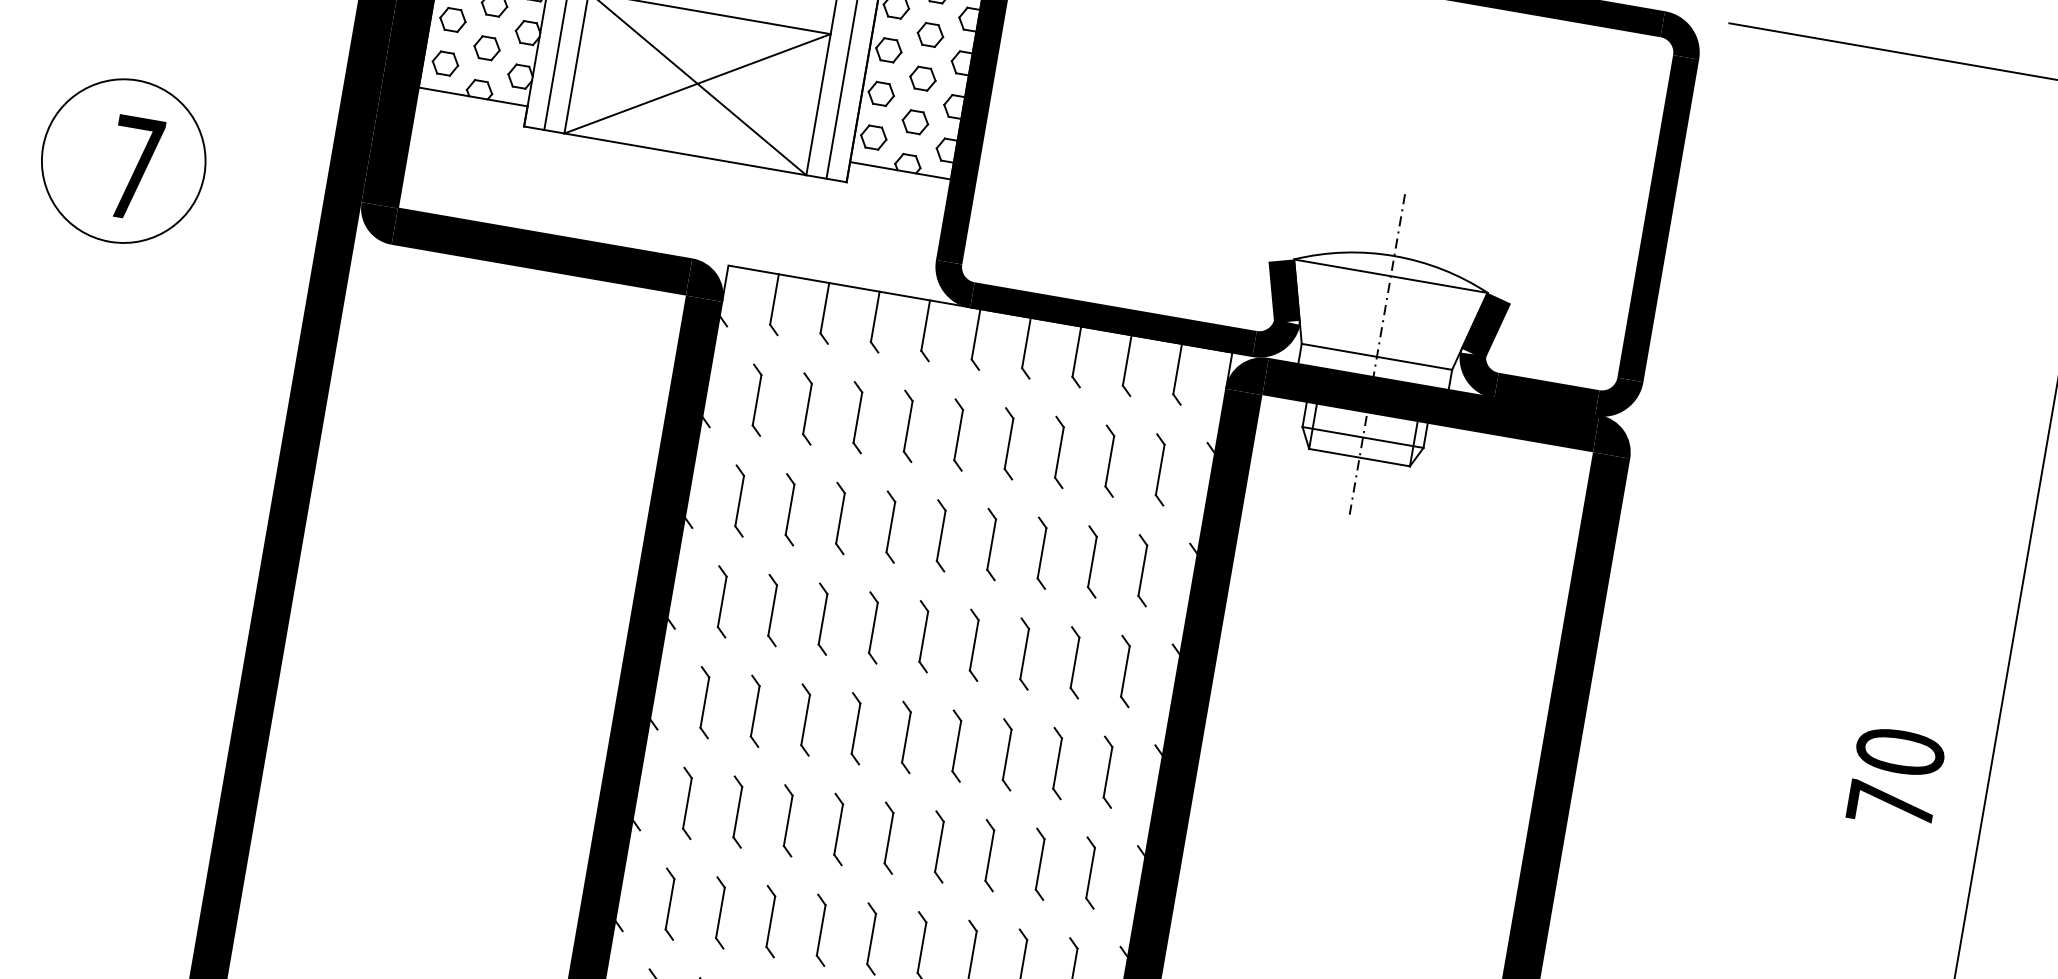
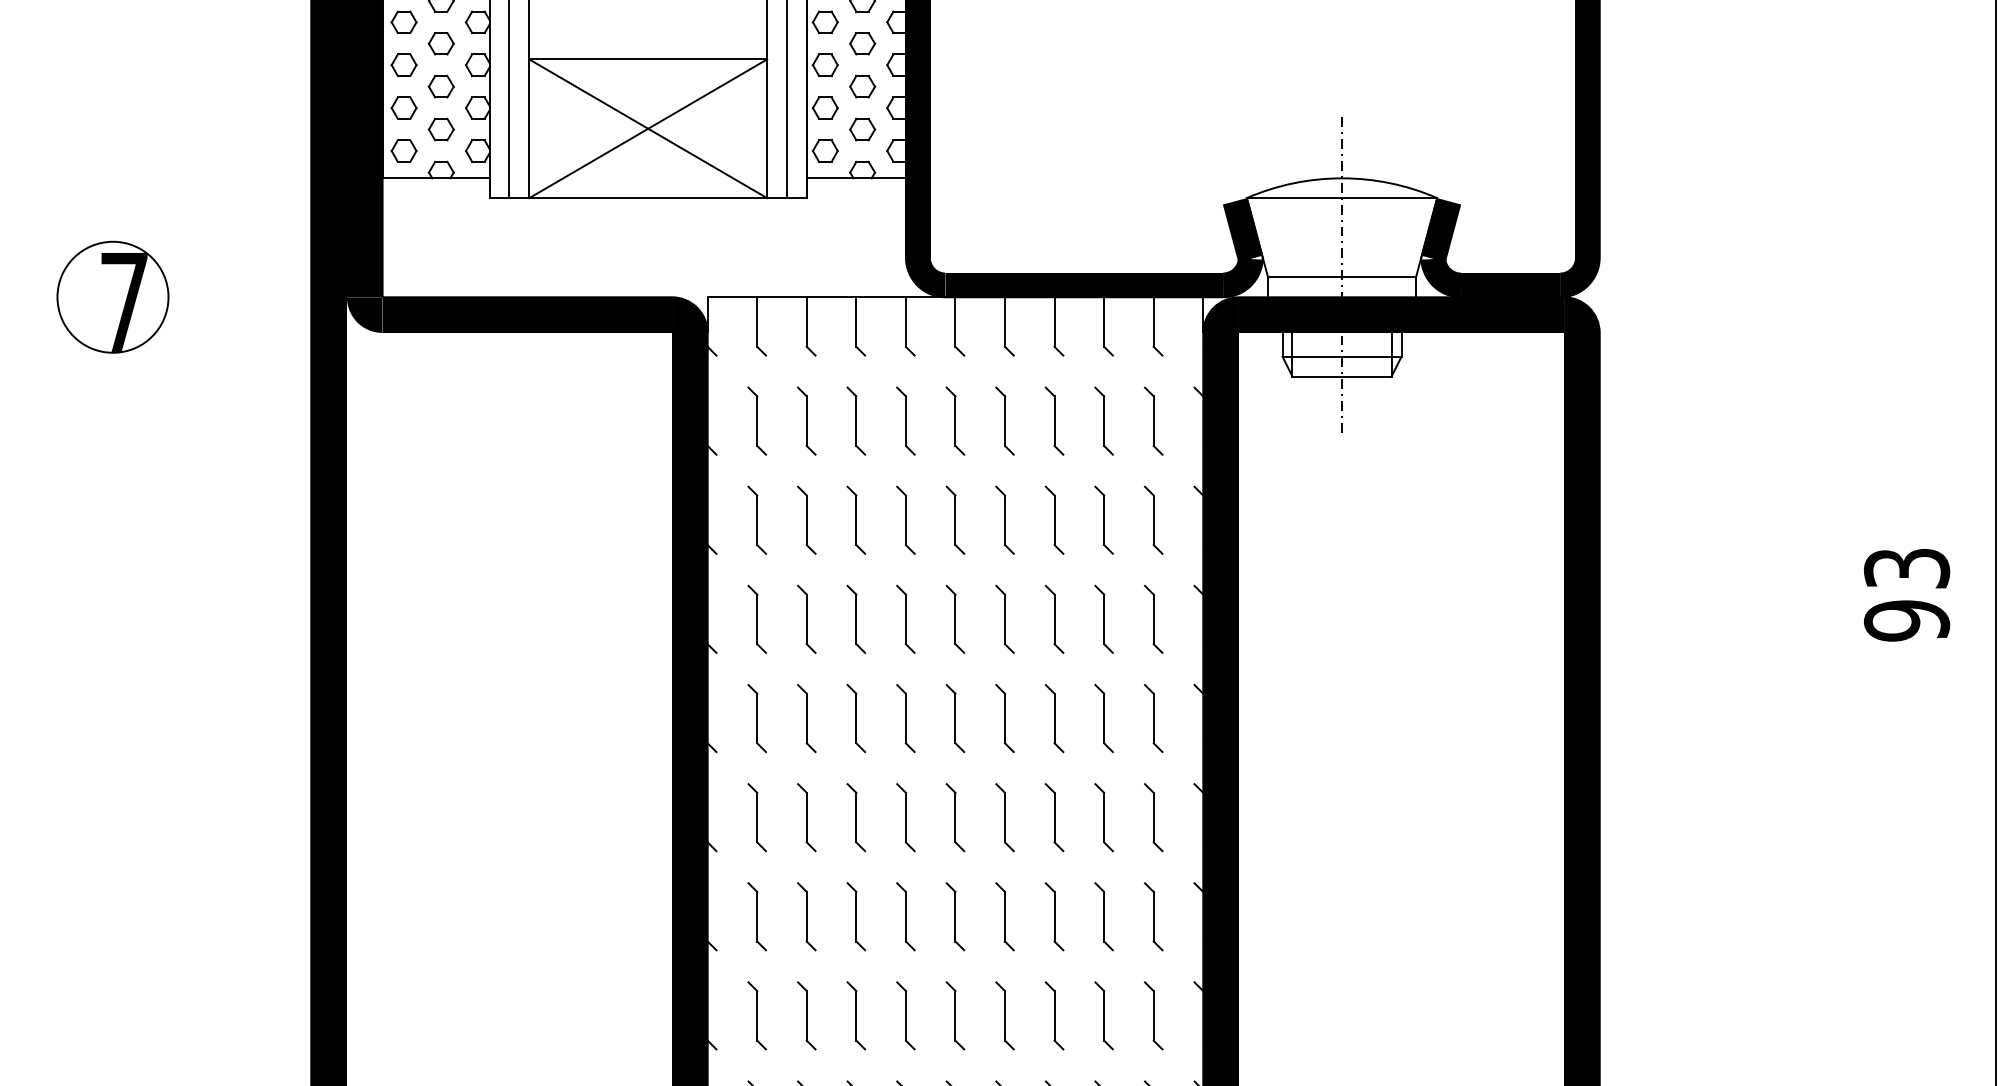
circle: (123, 161) -> (112, 297), size x0.7
text: (1895, 778) -> (1906, 594), 70 -> 93

